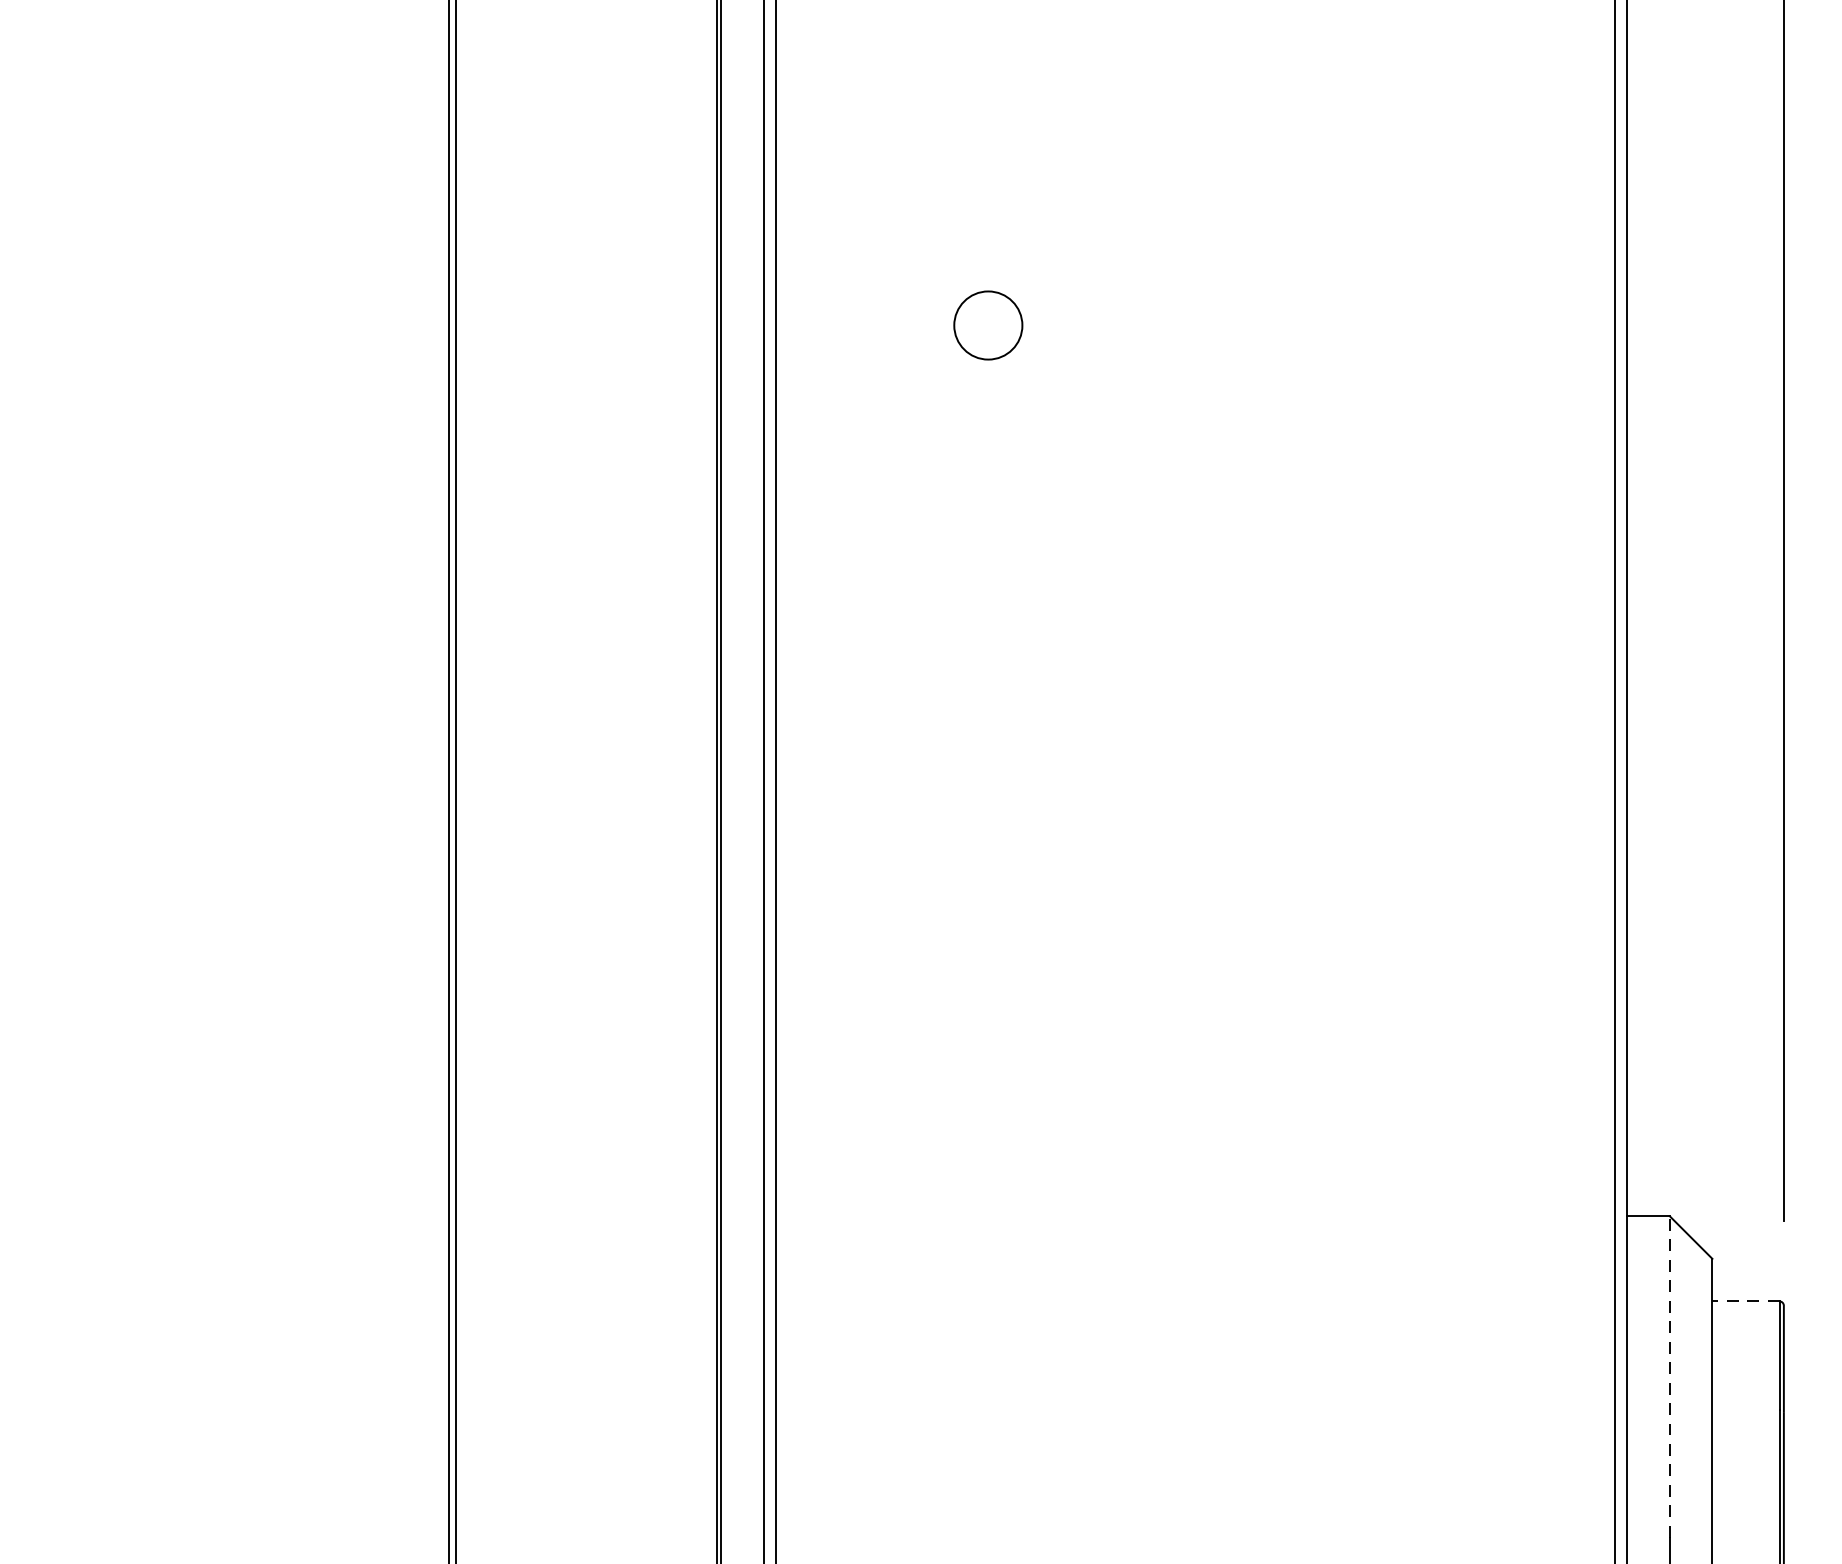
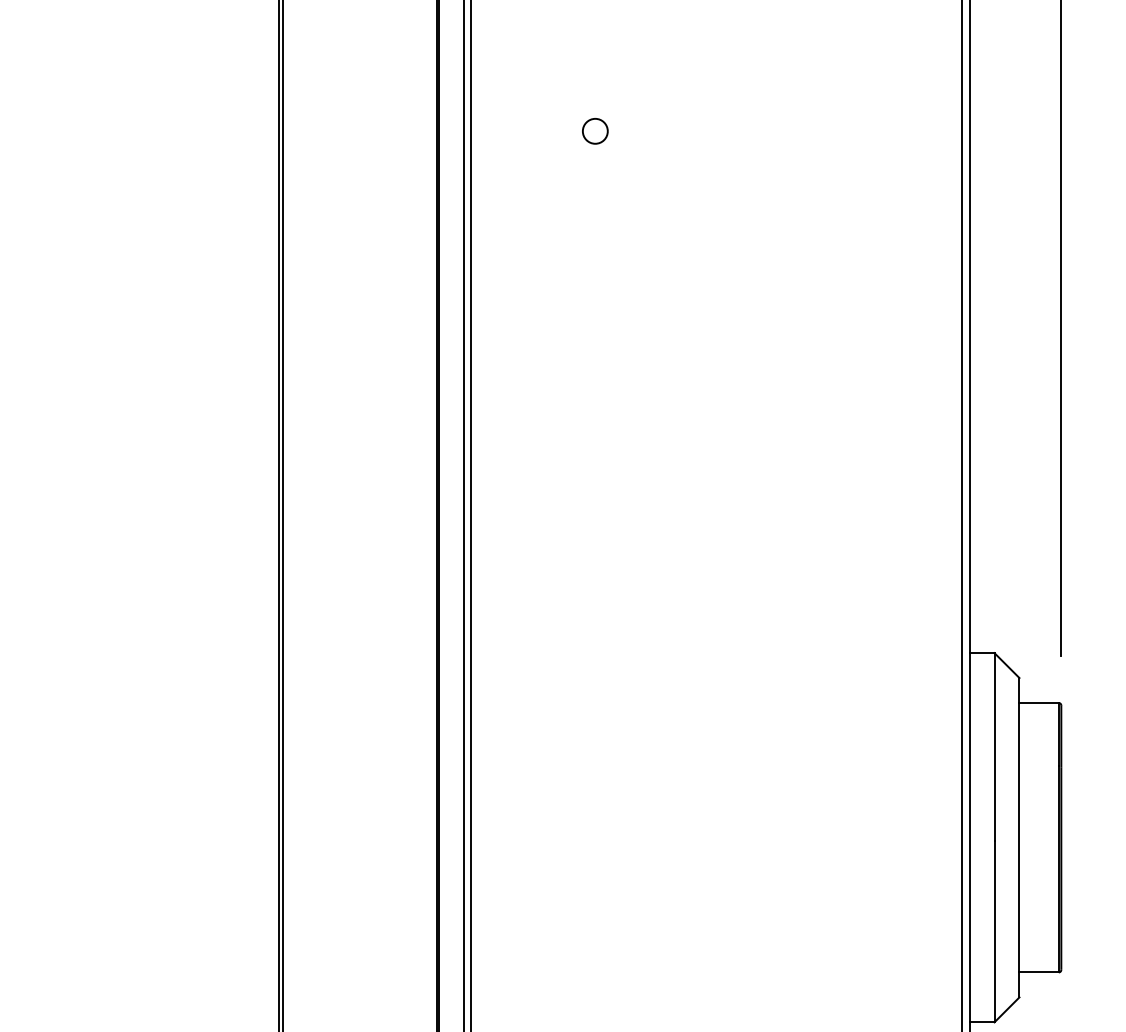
circle: (988, 325) -> (595, 131), size x0.62
line: (1746, 1302) -> (1039, 703), dashed -> solid
line: (1669, 1375) -> (994, 746), dashed -> solid

